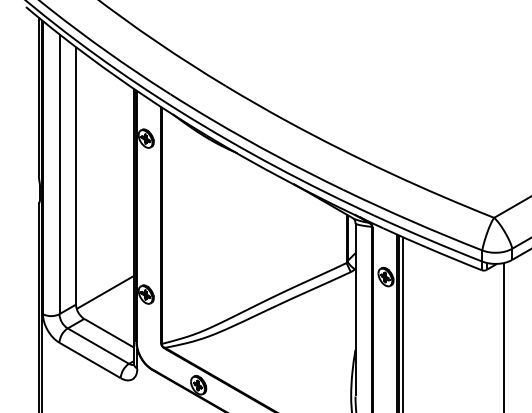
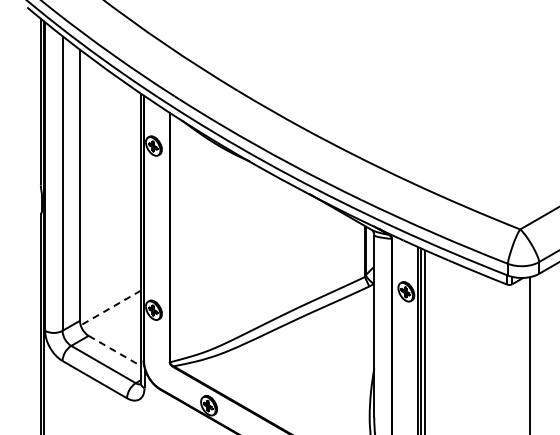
line: (105, 291) -> (110, 307), solid -> dashed
line: (109, 333) -> (115, 351), solid -> dashed

